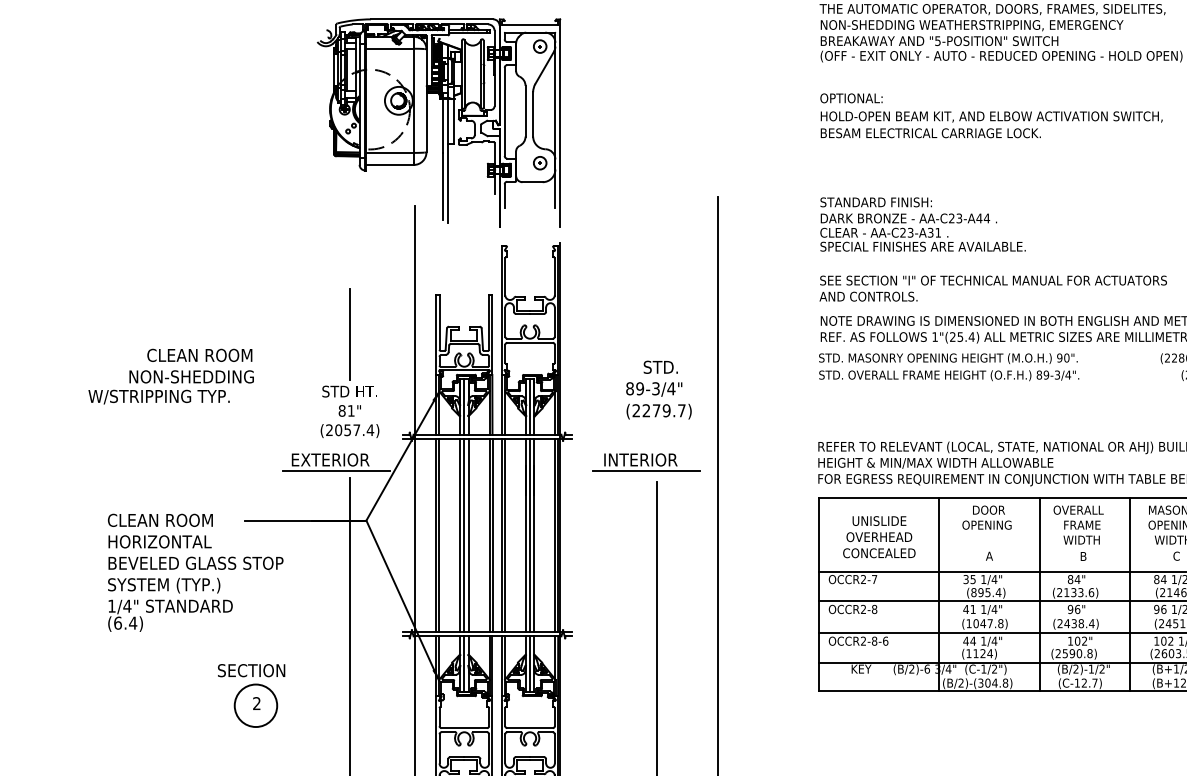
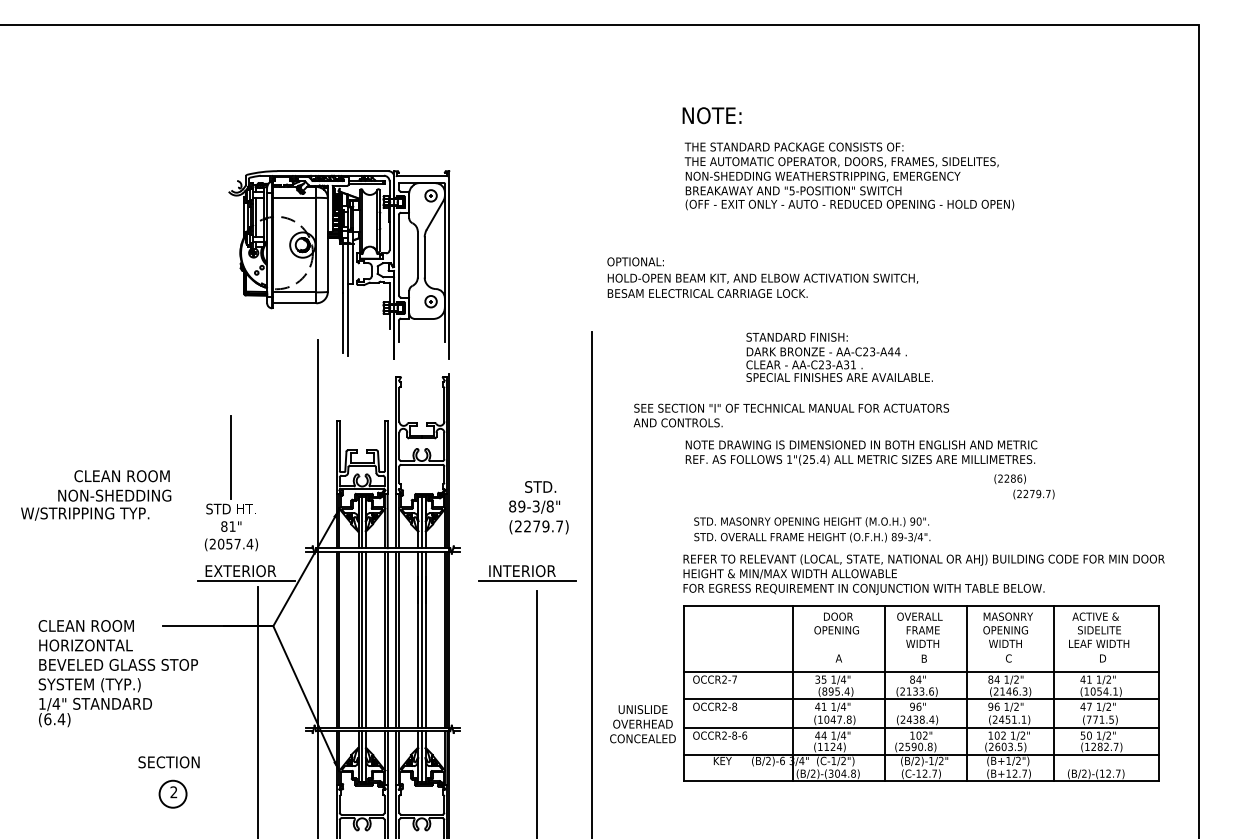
text: (991, 115) -> (762, 277), moved
text: (922, 223) -> (839, 356), moved
text: (992, 288) -> (790, 415), moved
part: (348, 363) -> (230, 483), moved
text: (949, 366) -> (812, 529), moved
text: (670, 388) -> (549, 506), 89-3/4" -> 89-3/8"
text: (878, 537) -> (642, 724), moved
circle: (255, 704) -> (172, 793), size x0.7

